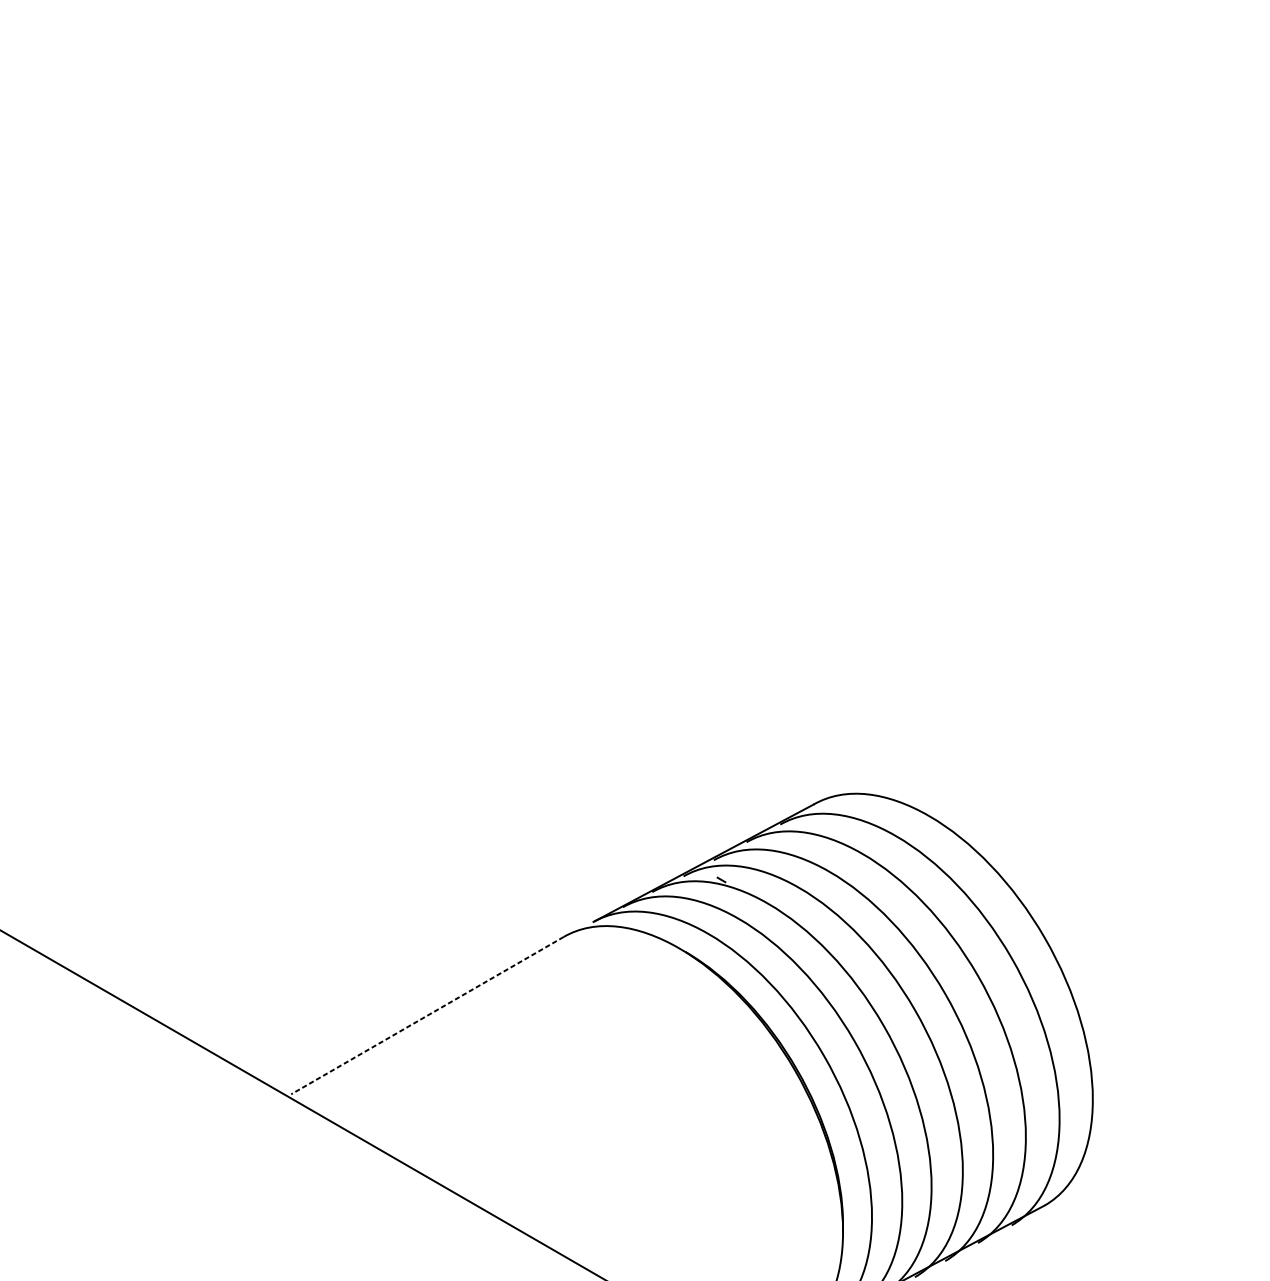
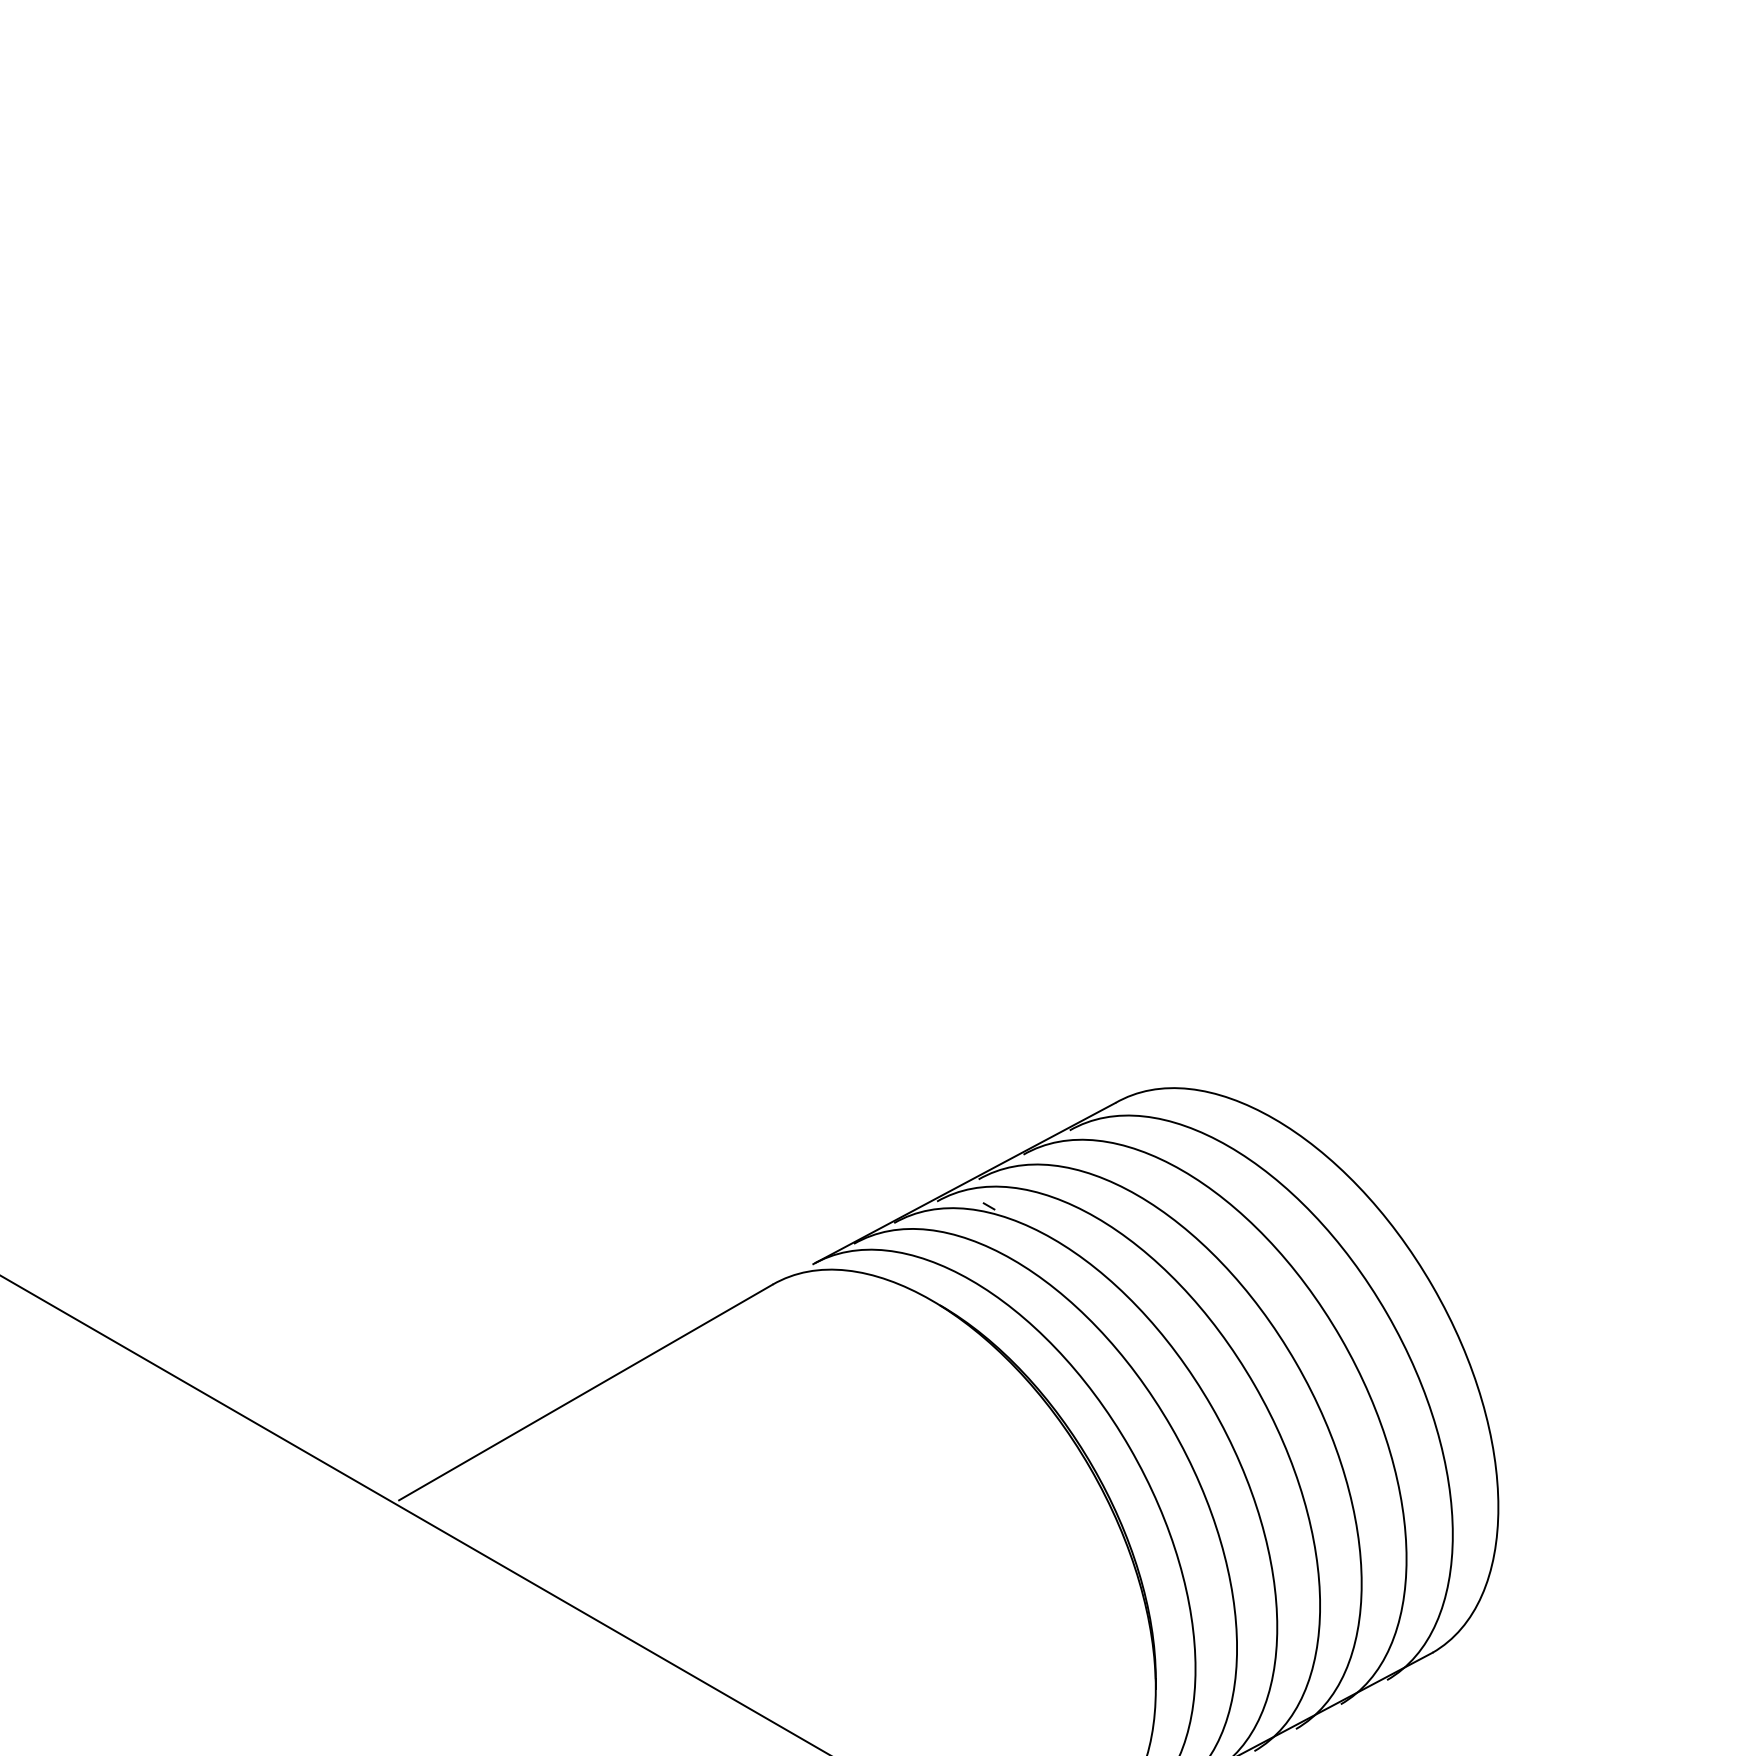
line: (427, 1015) -> (585, 1392), dashed -> solid

